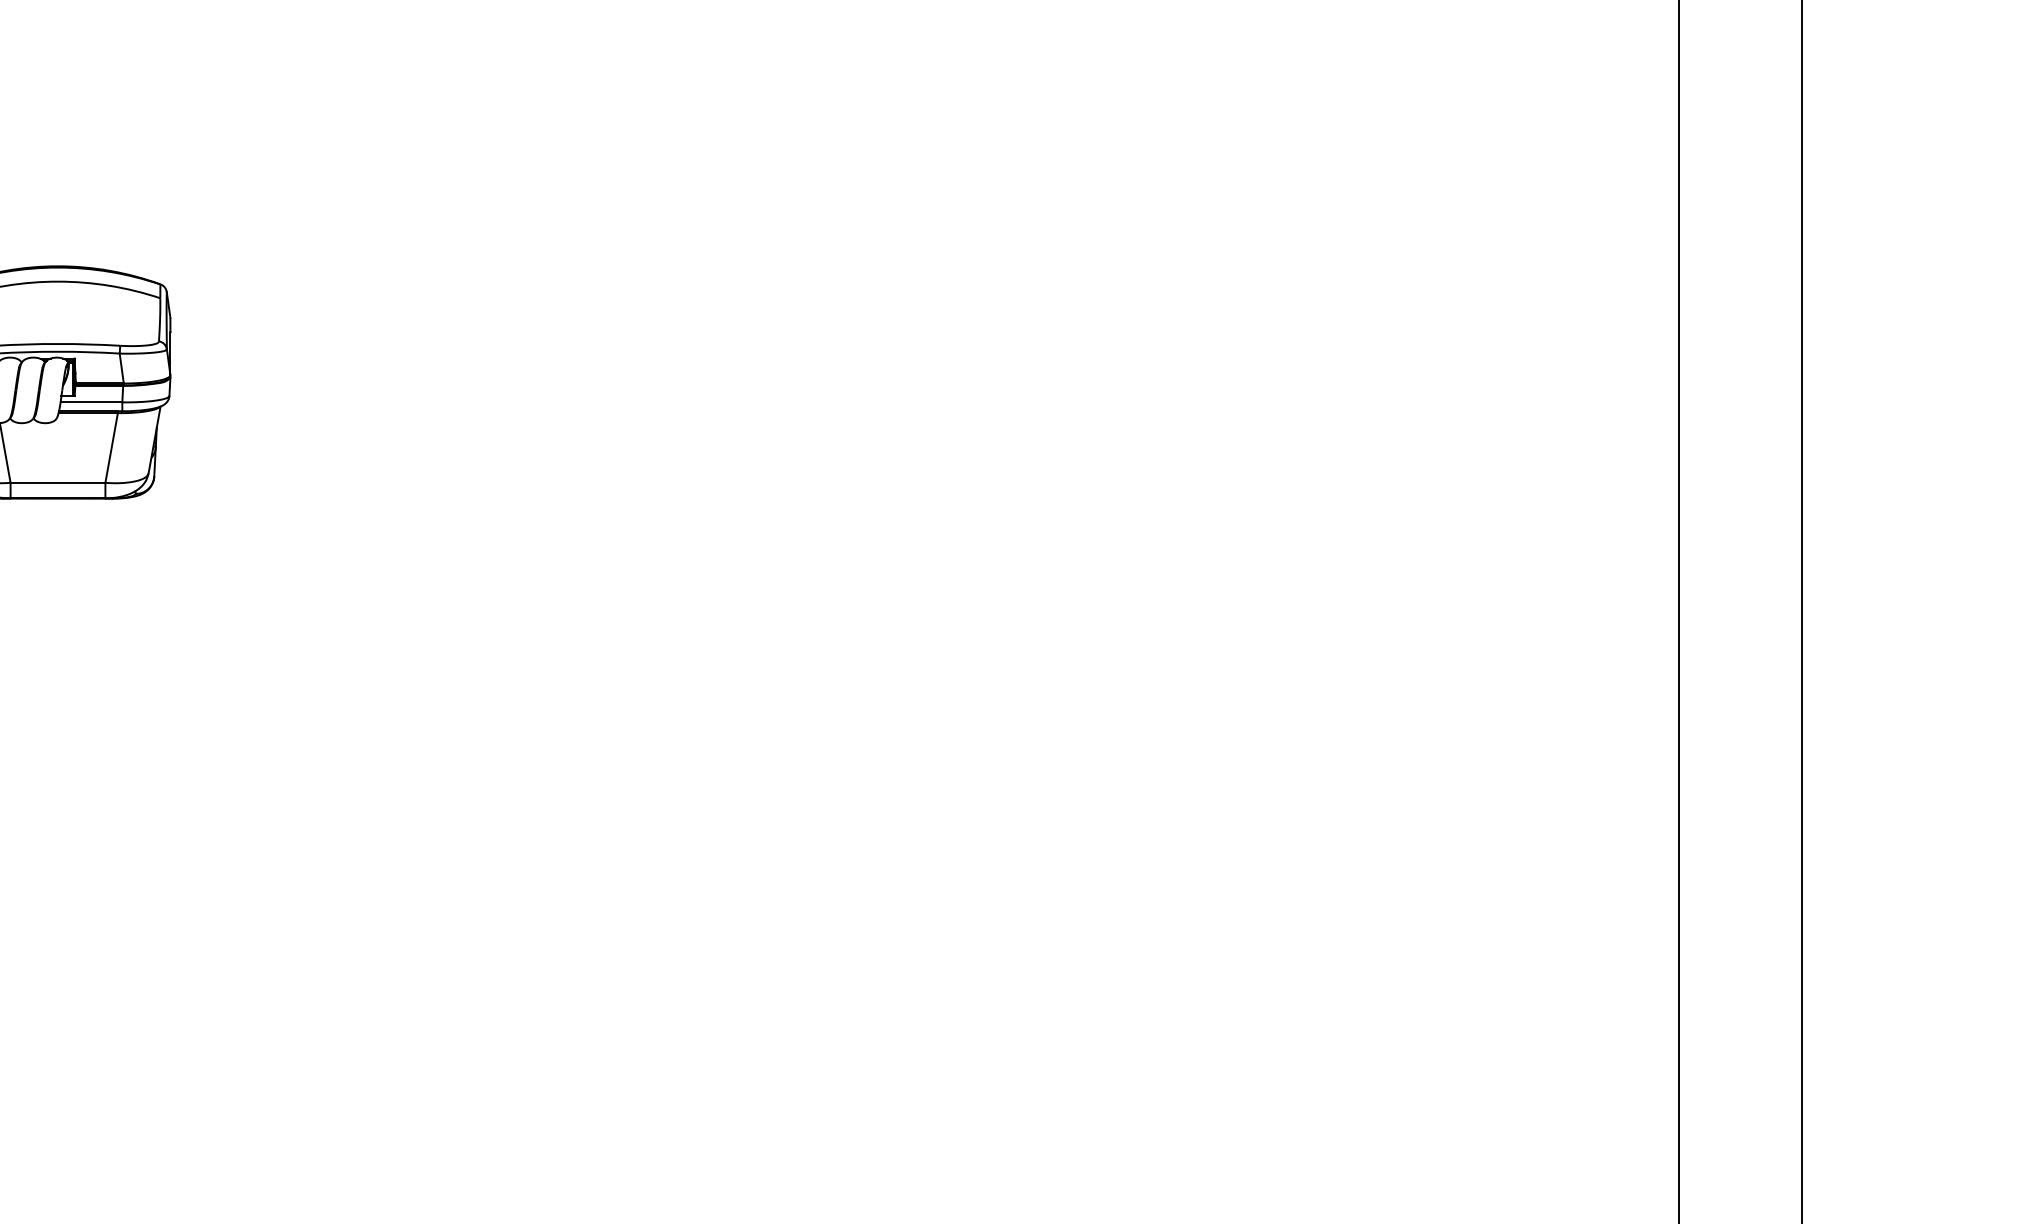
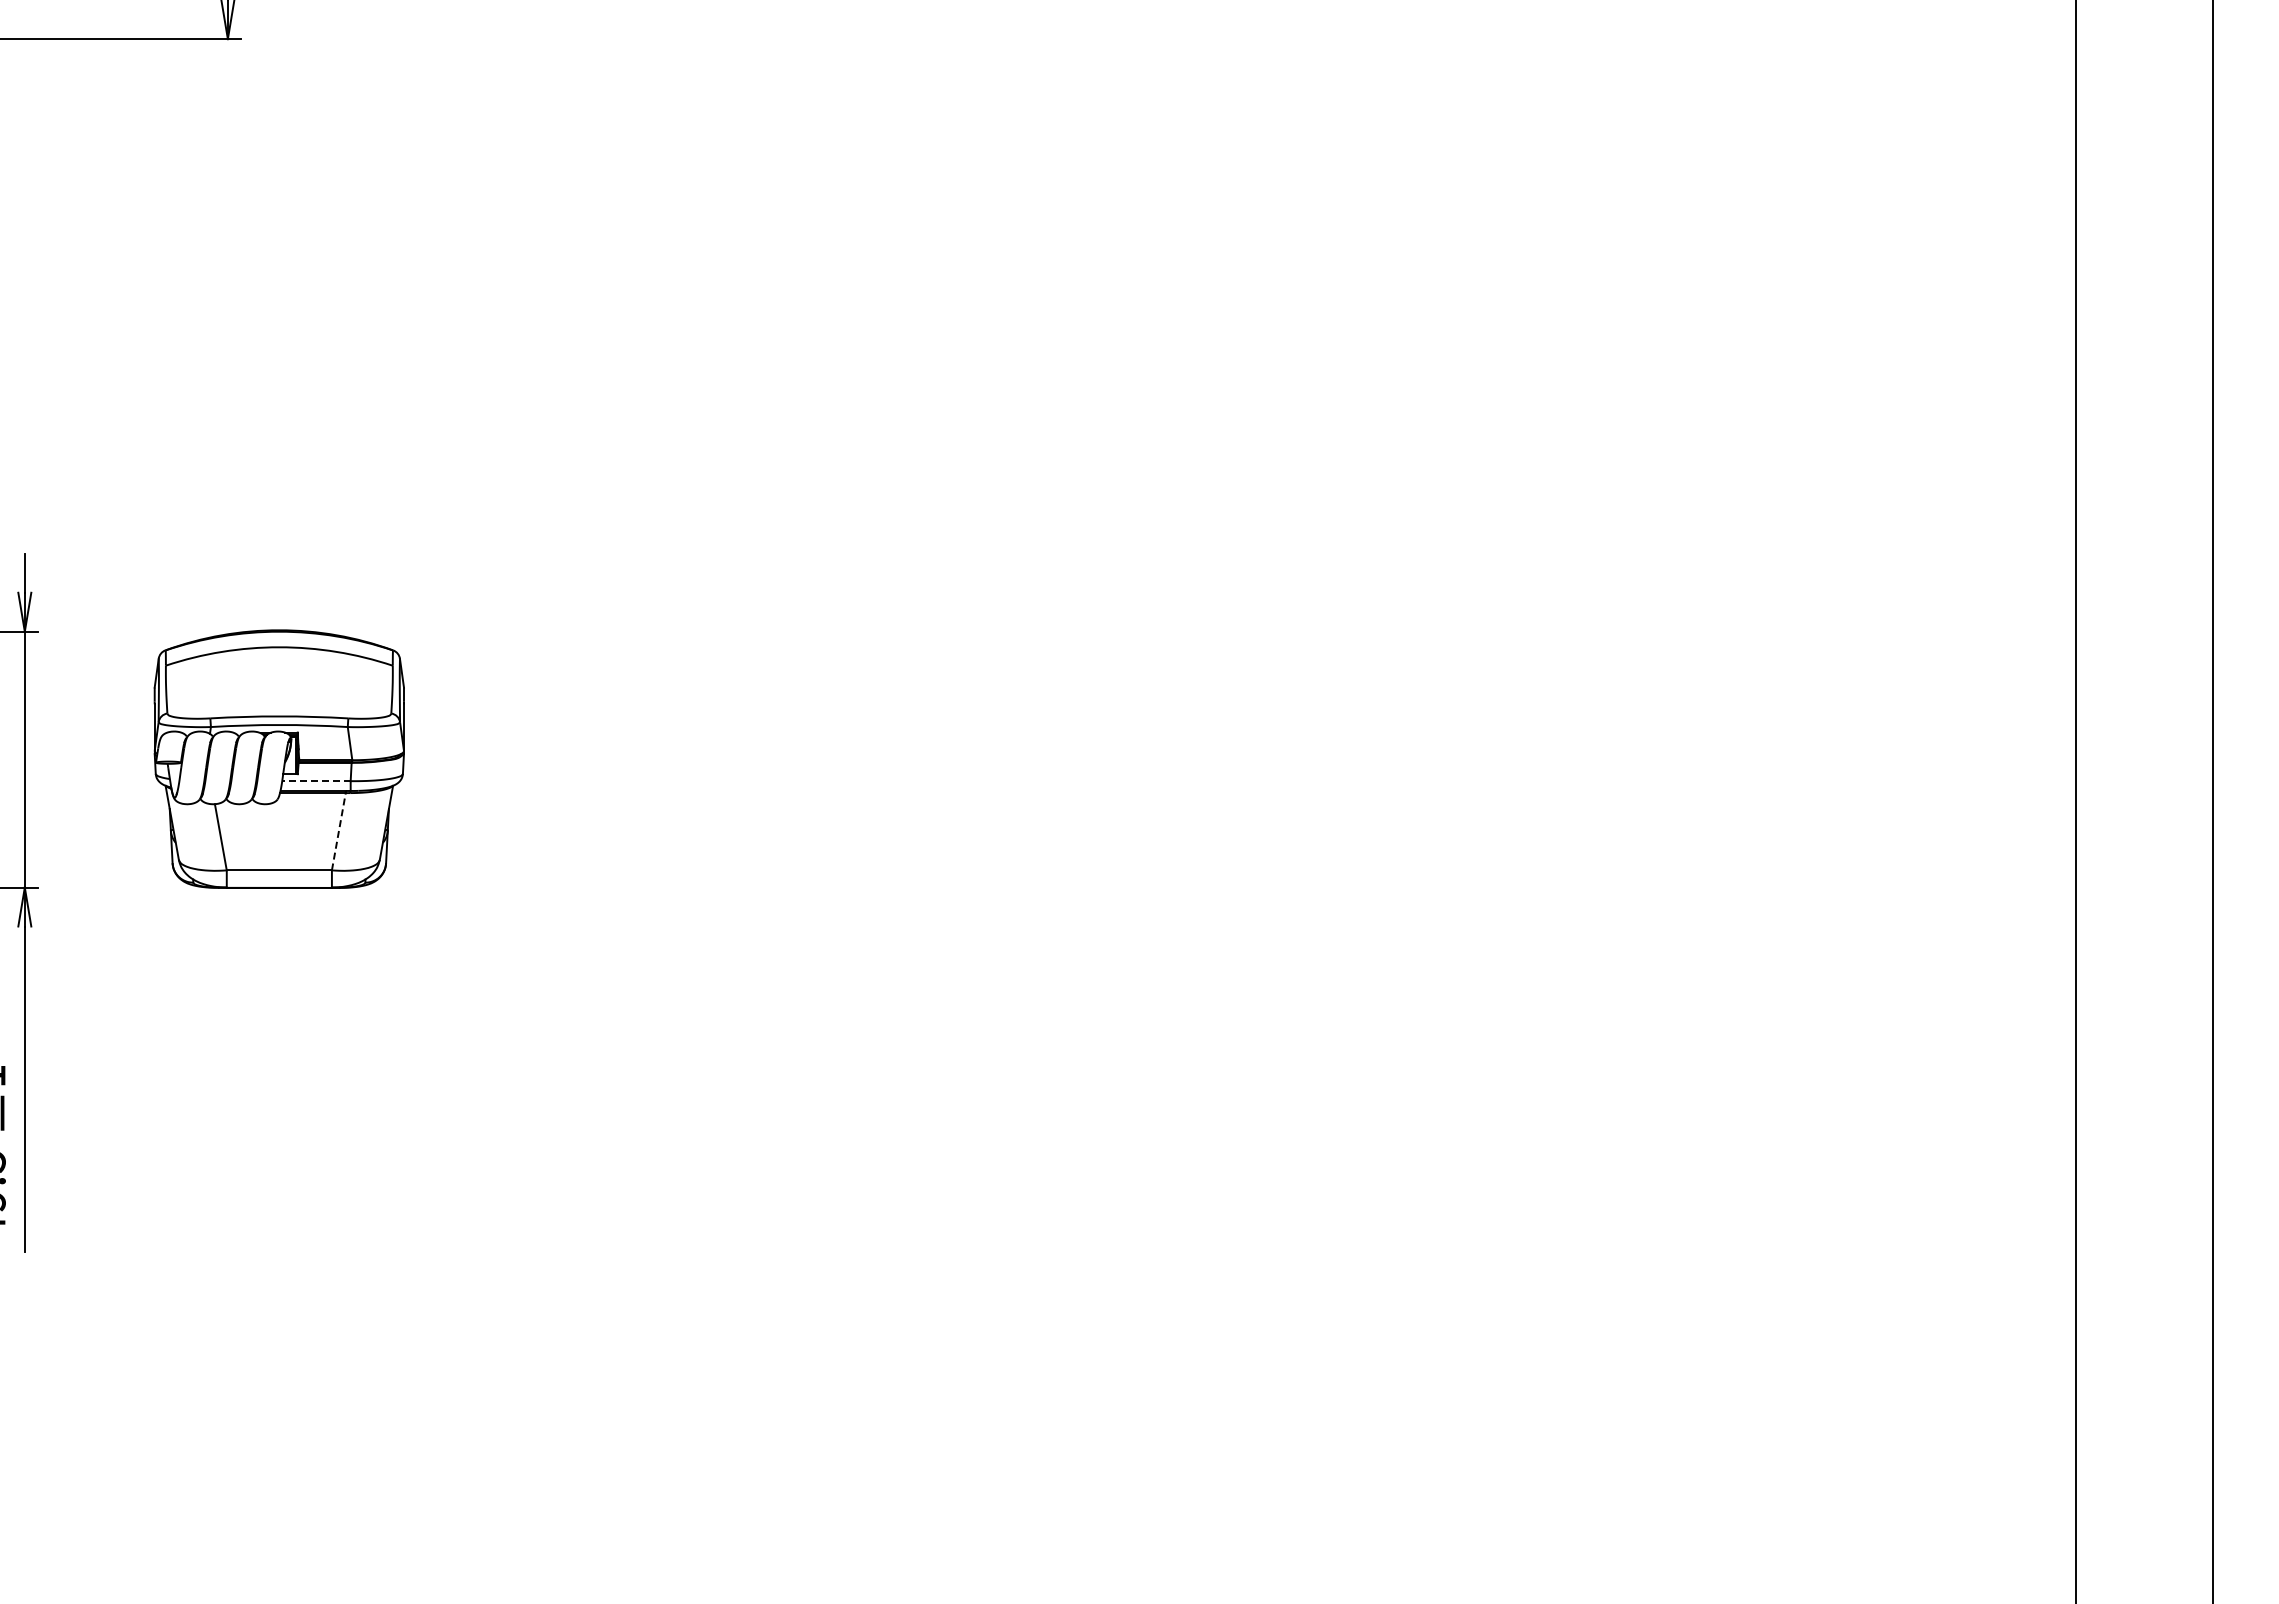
line: (90, 402) -> (315, 781), solid -> dashed
line: (111, 447) -> (338, 831), solid -> dashed

